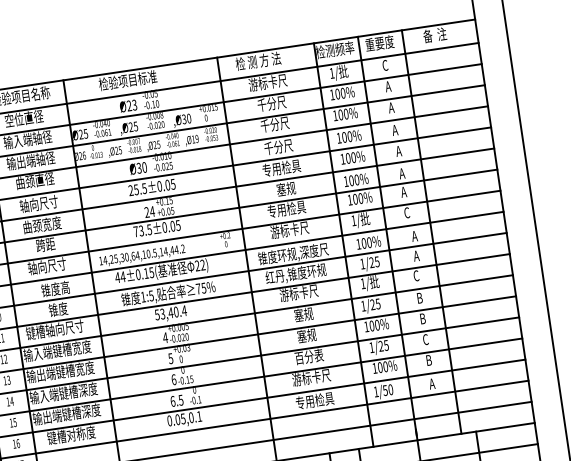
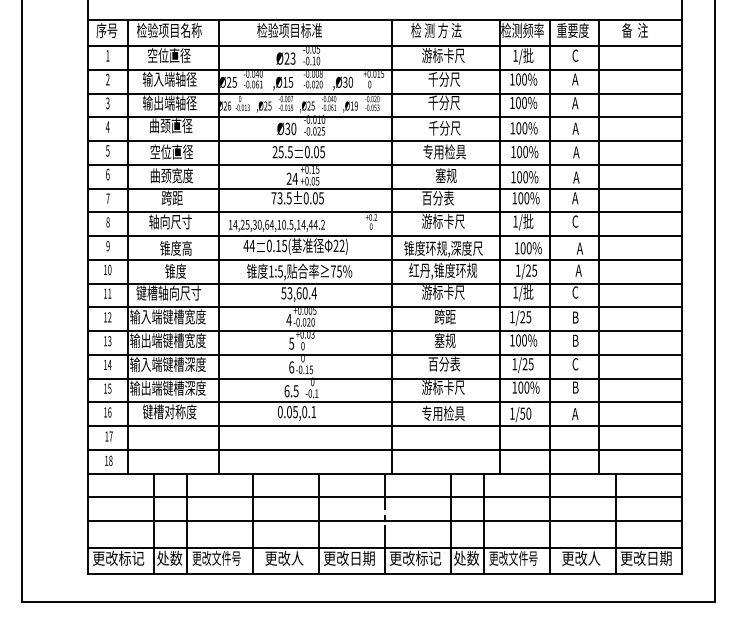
text: (130, 126) -> (285, 81), 25 -> 15
text: (38, 203) -> (171, 151), 轴向尺寸 -> 空位直径
text: (286, 208) -> (443, 197), 专用检具 -> 百分表
text: (170, 313) -> (298, 293), 53,40.4 -> 53,60.4
text: (303, 314) -> (444, 316), 塞规 -> 跨距

